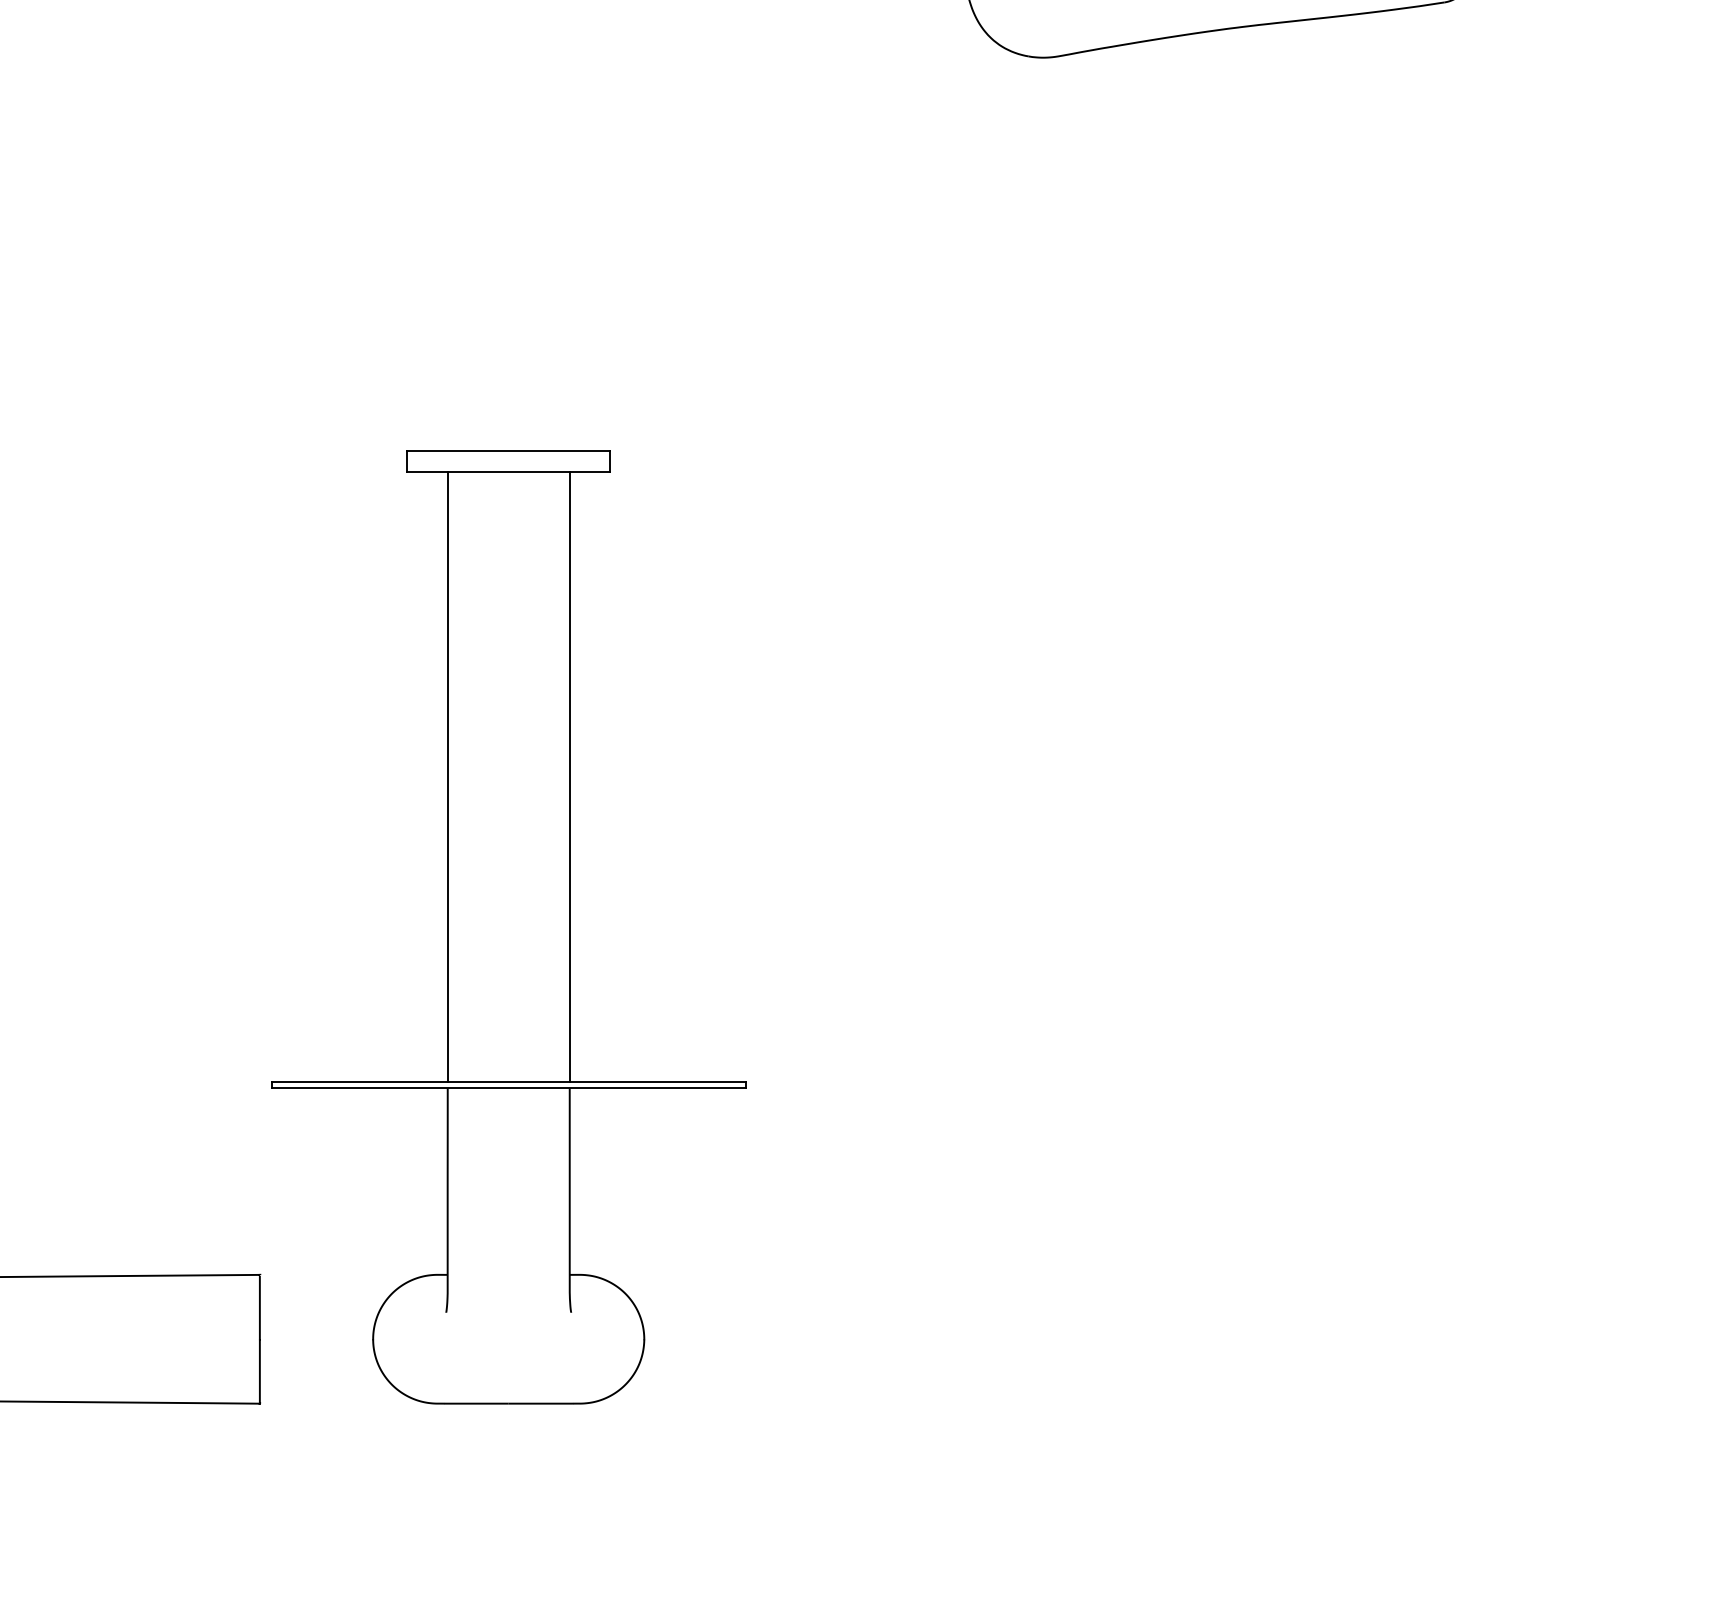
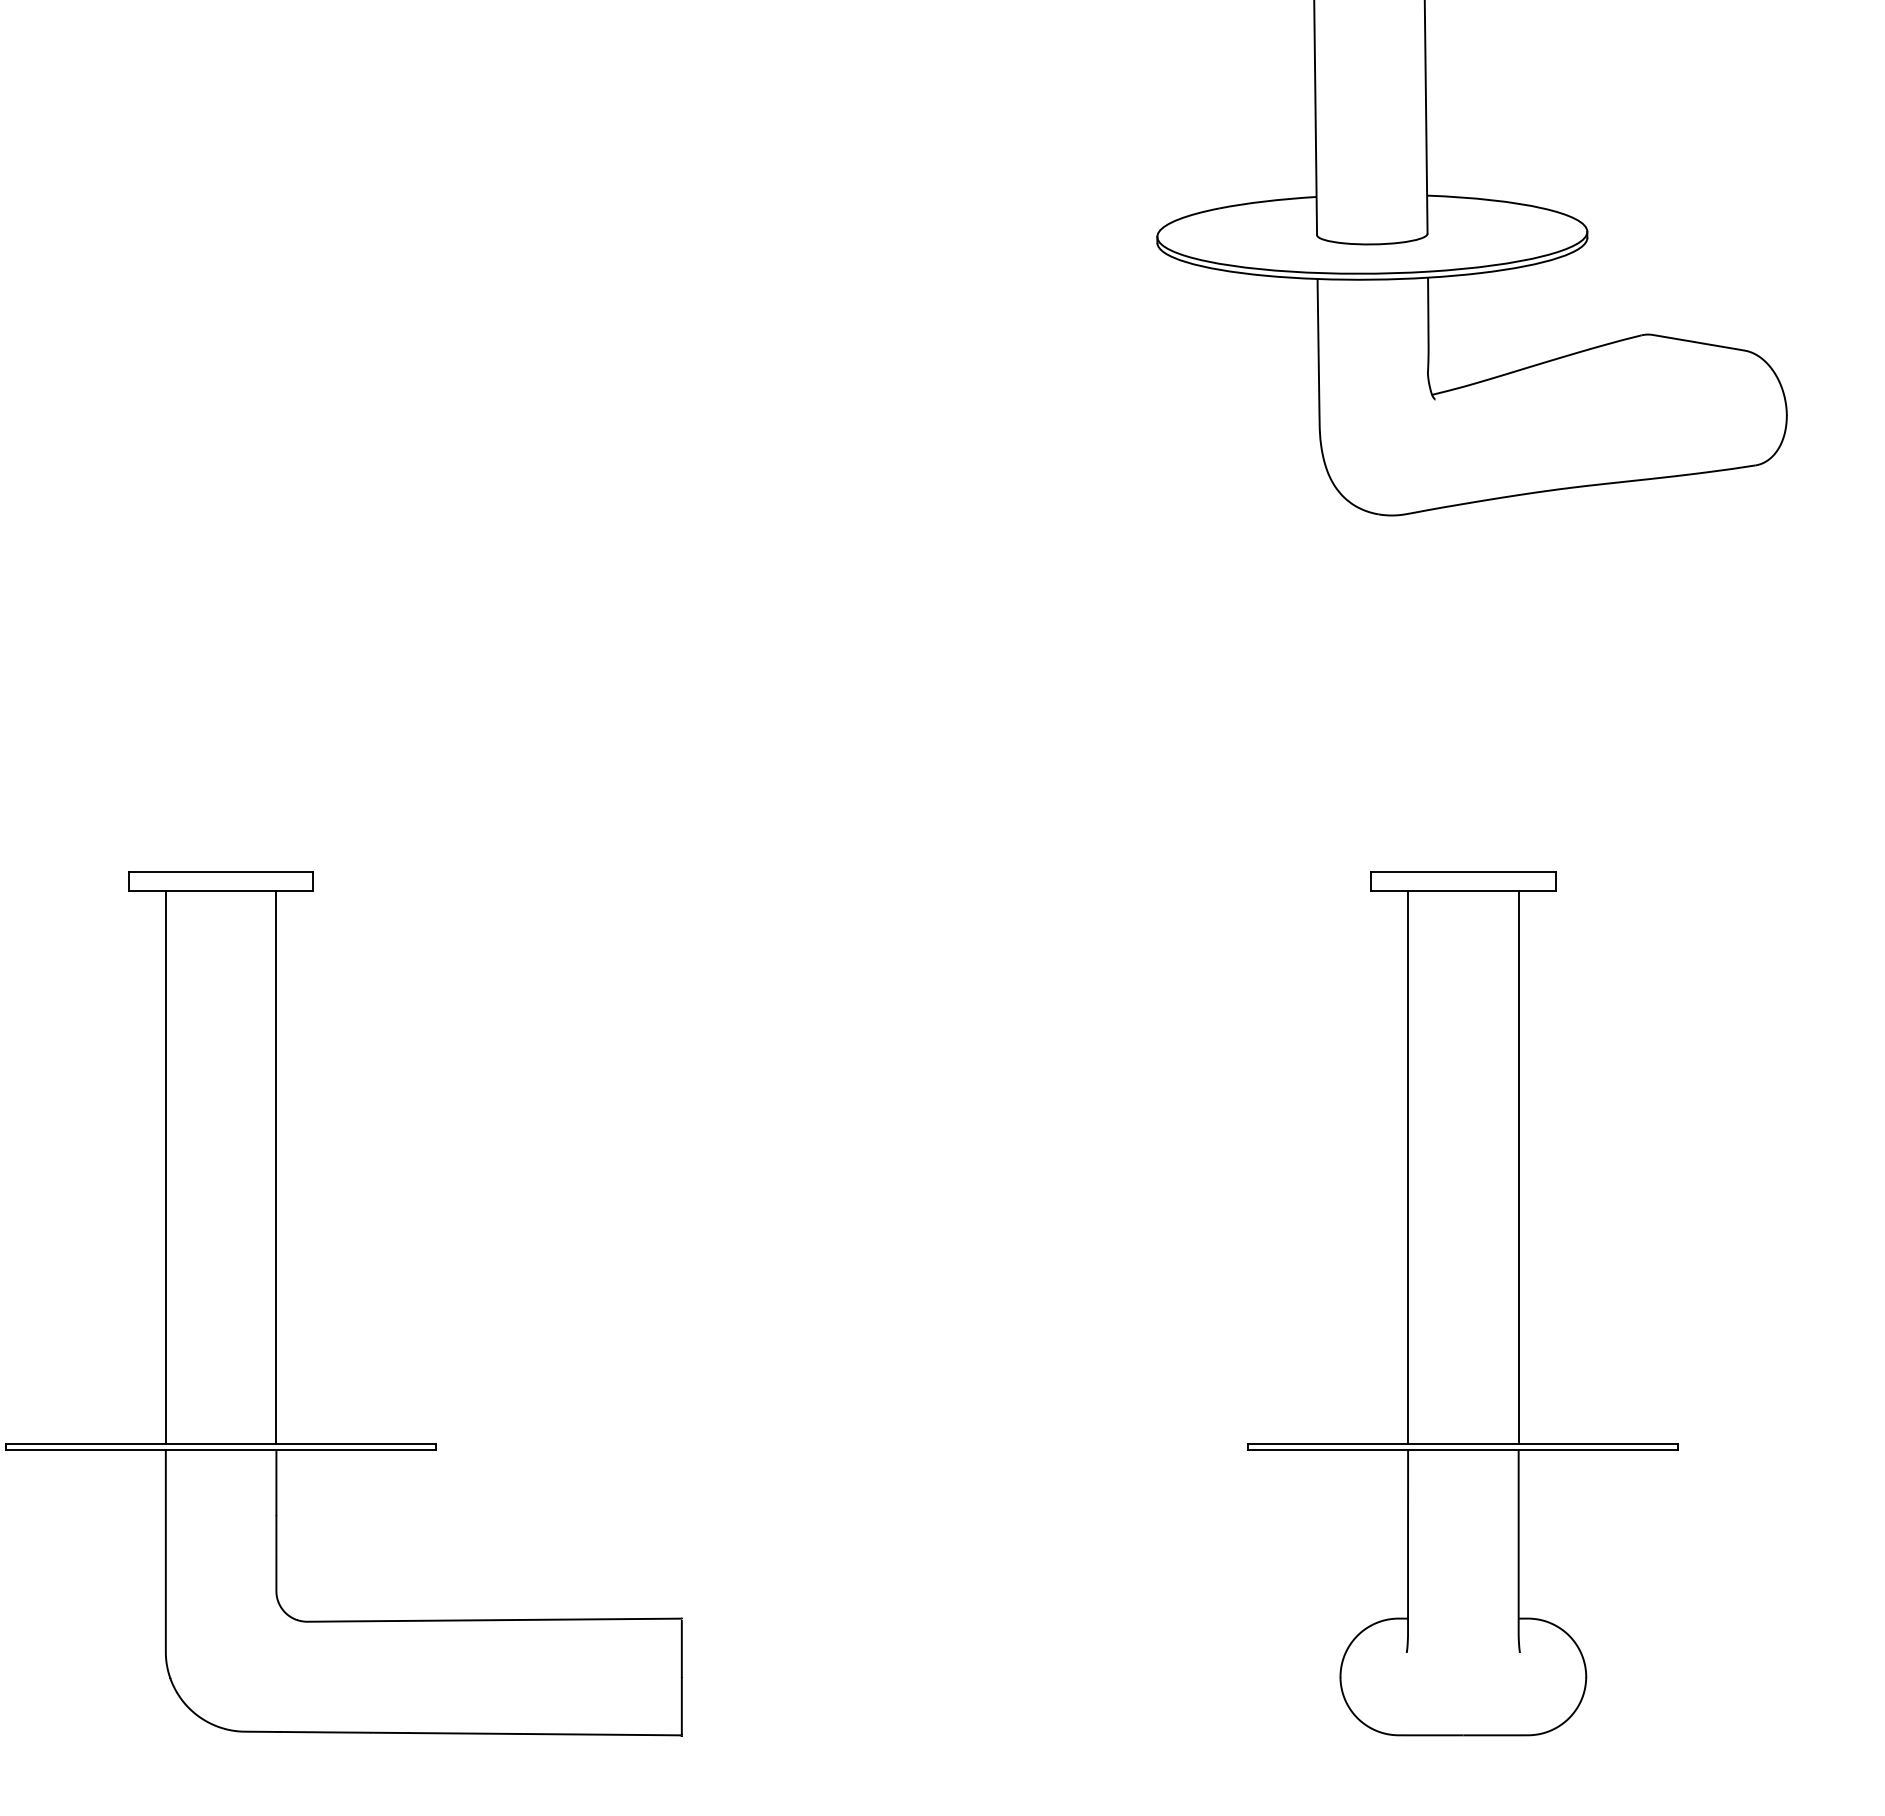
part: (507, 927) -> (1462, 1303), moved

